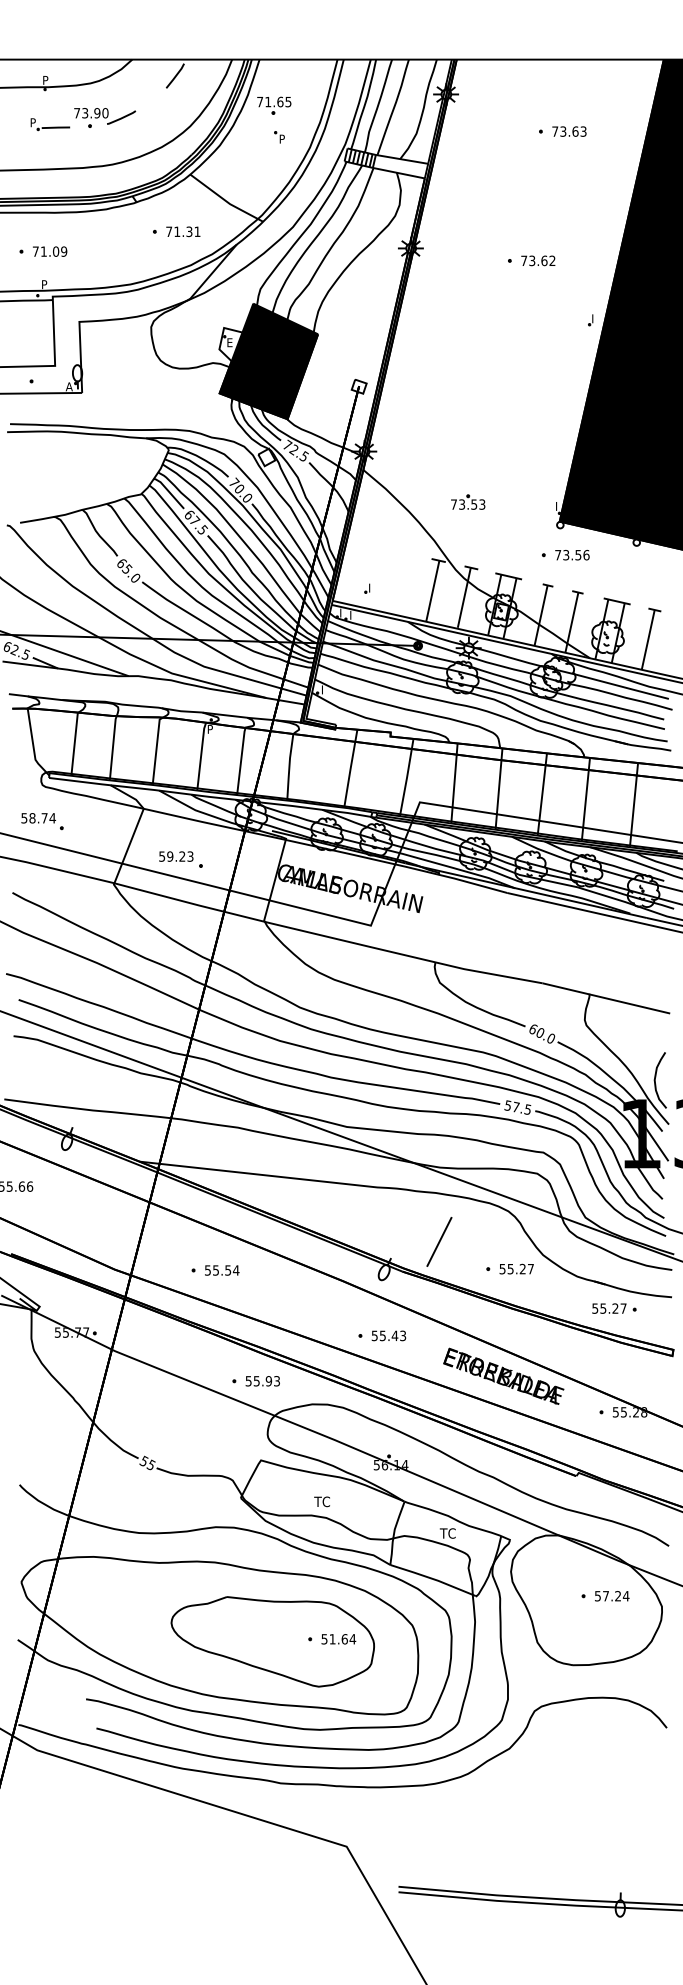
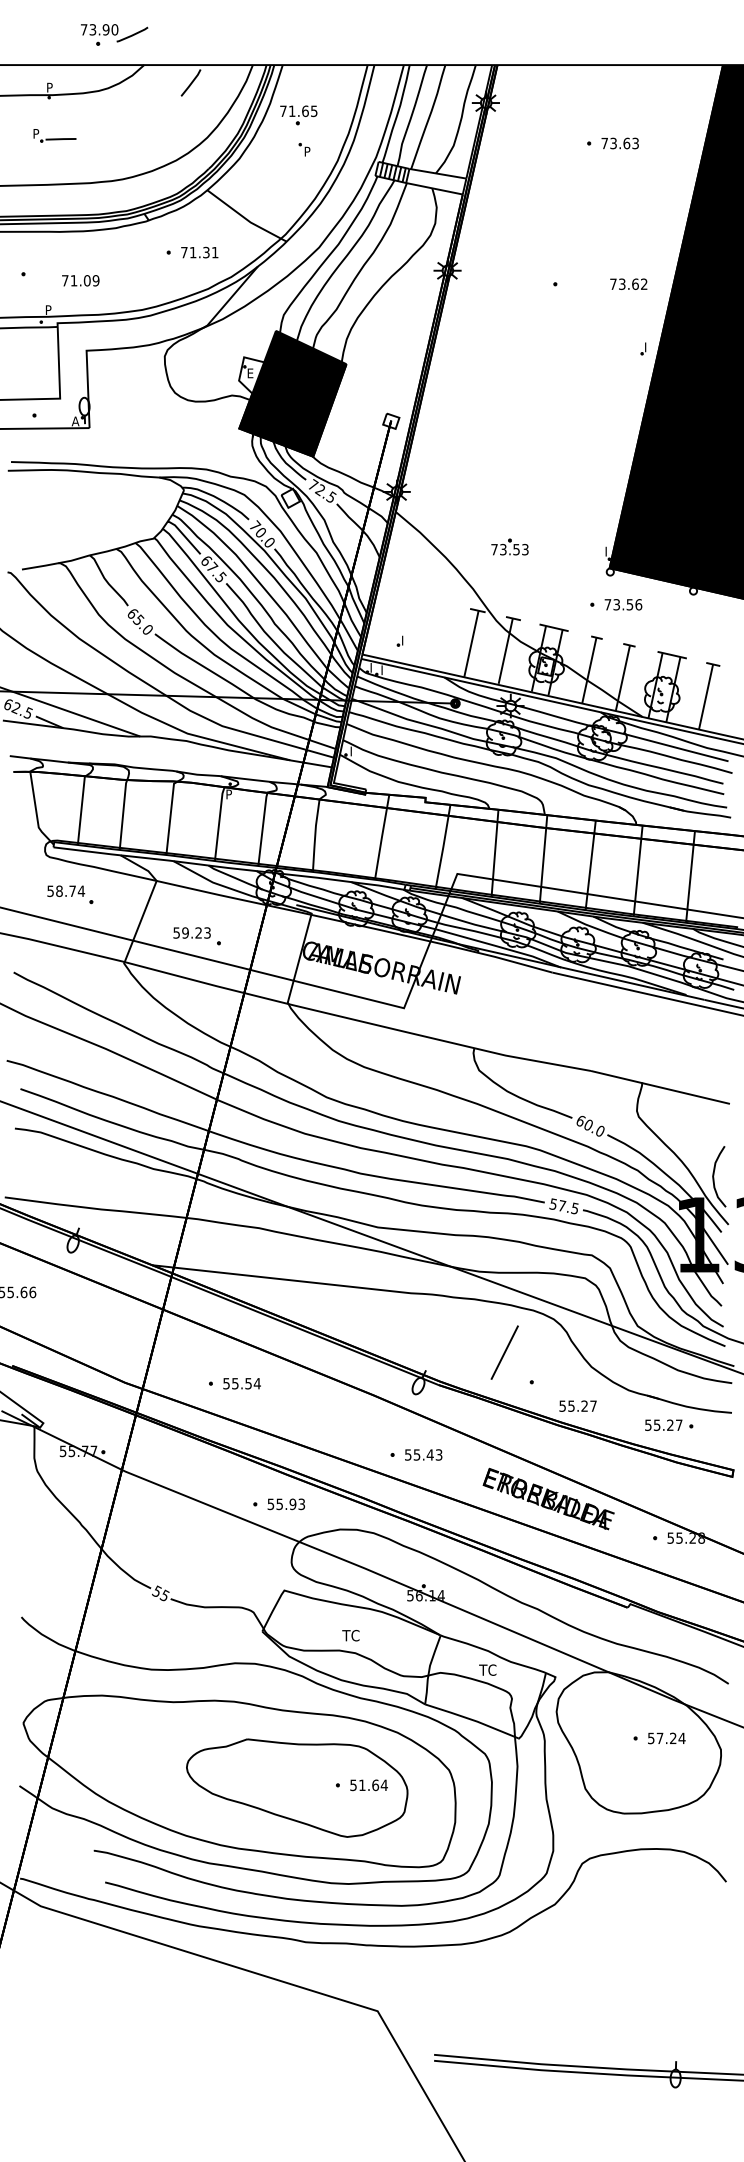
part: (105, 117) -> (114, 34), moved
text: (50, 251) -> (81, 280), moved
text: (538, 260) -> (629, 283), moved
part: (42, 821) -> (70, 894), moved
line: (439, 1241) -> (504, 1352), moved
text: (516, 1268) -> (577, 1405), moved

